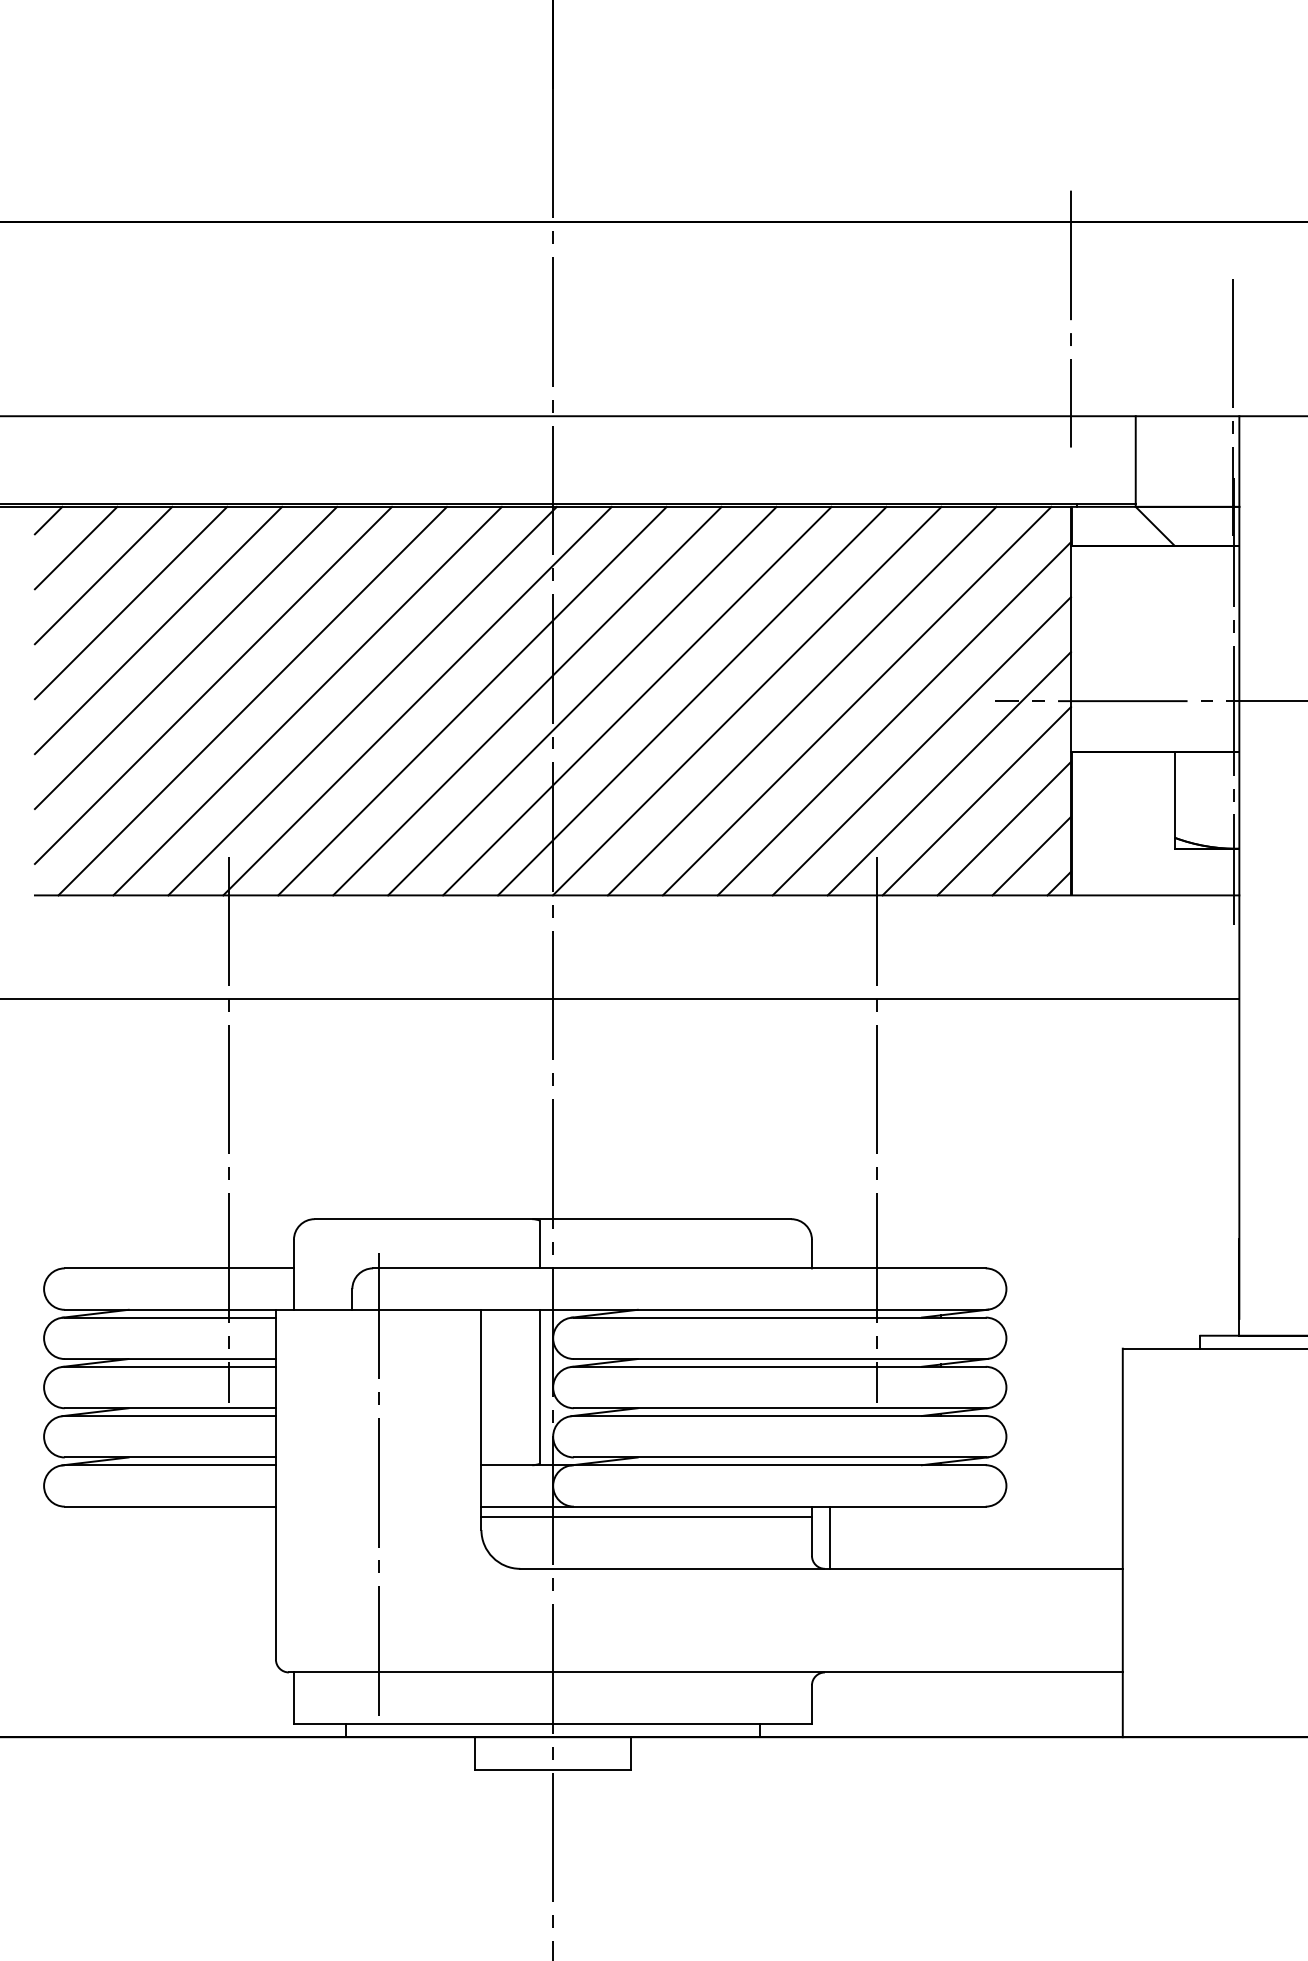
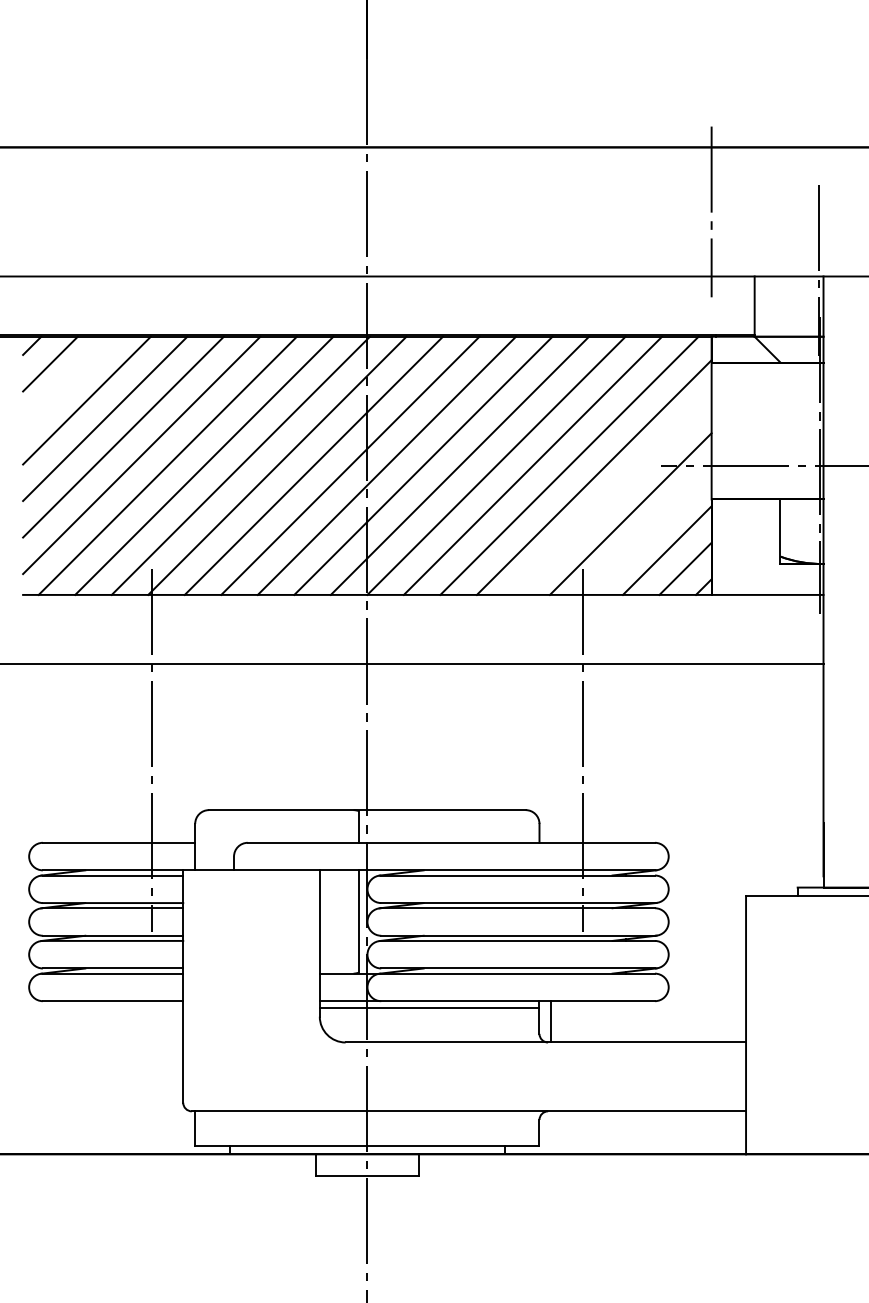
line: (103, 575) -> (68, 382), removed
line: (921, 745) -> (612, 495), removed
line: (976, 799) -> (648, 531), removed
line: (378, 1484) -> (251, 986), removed

